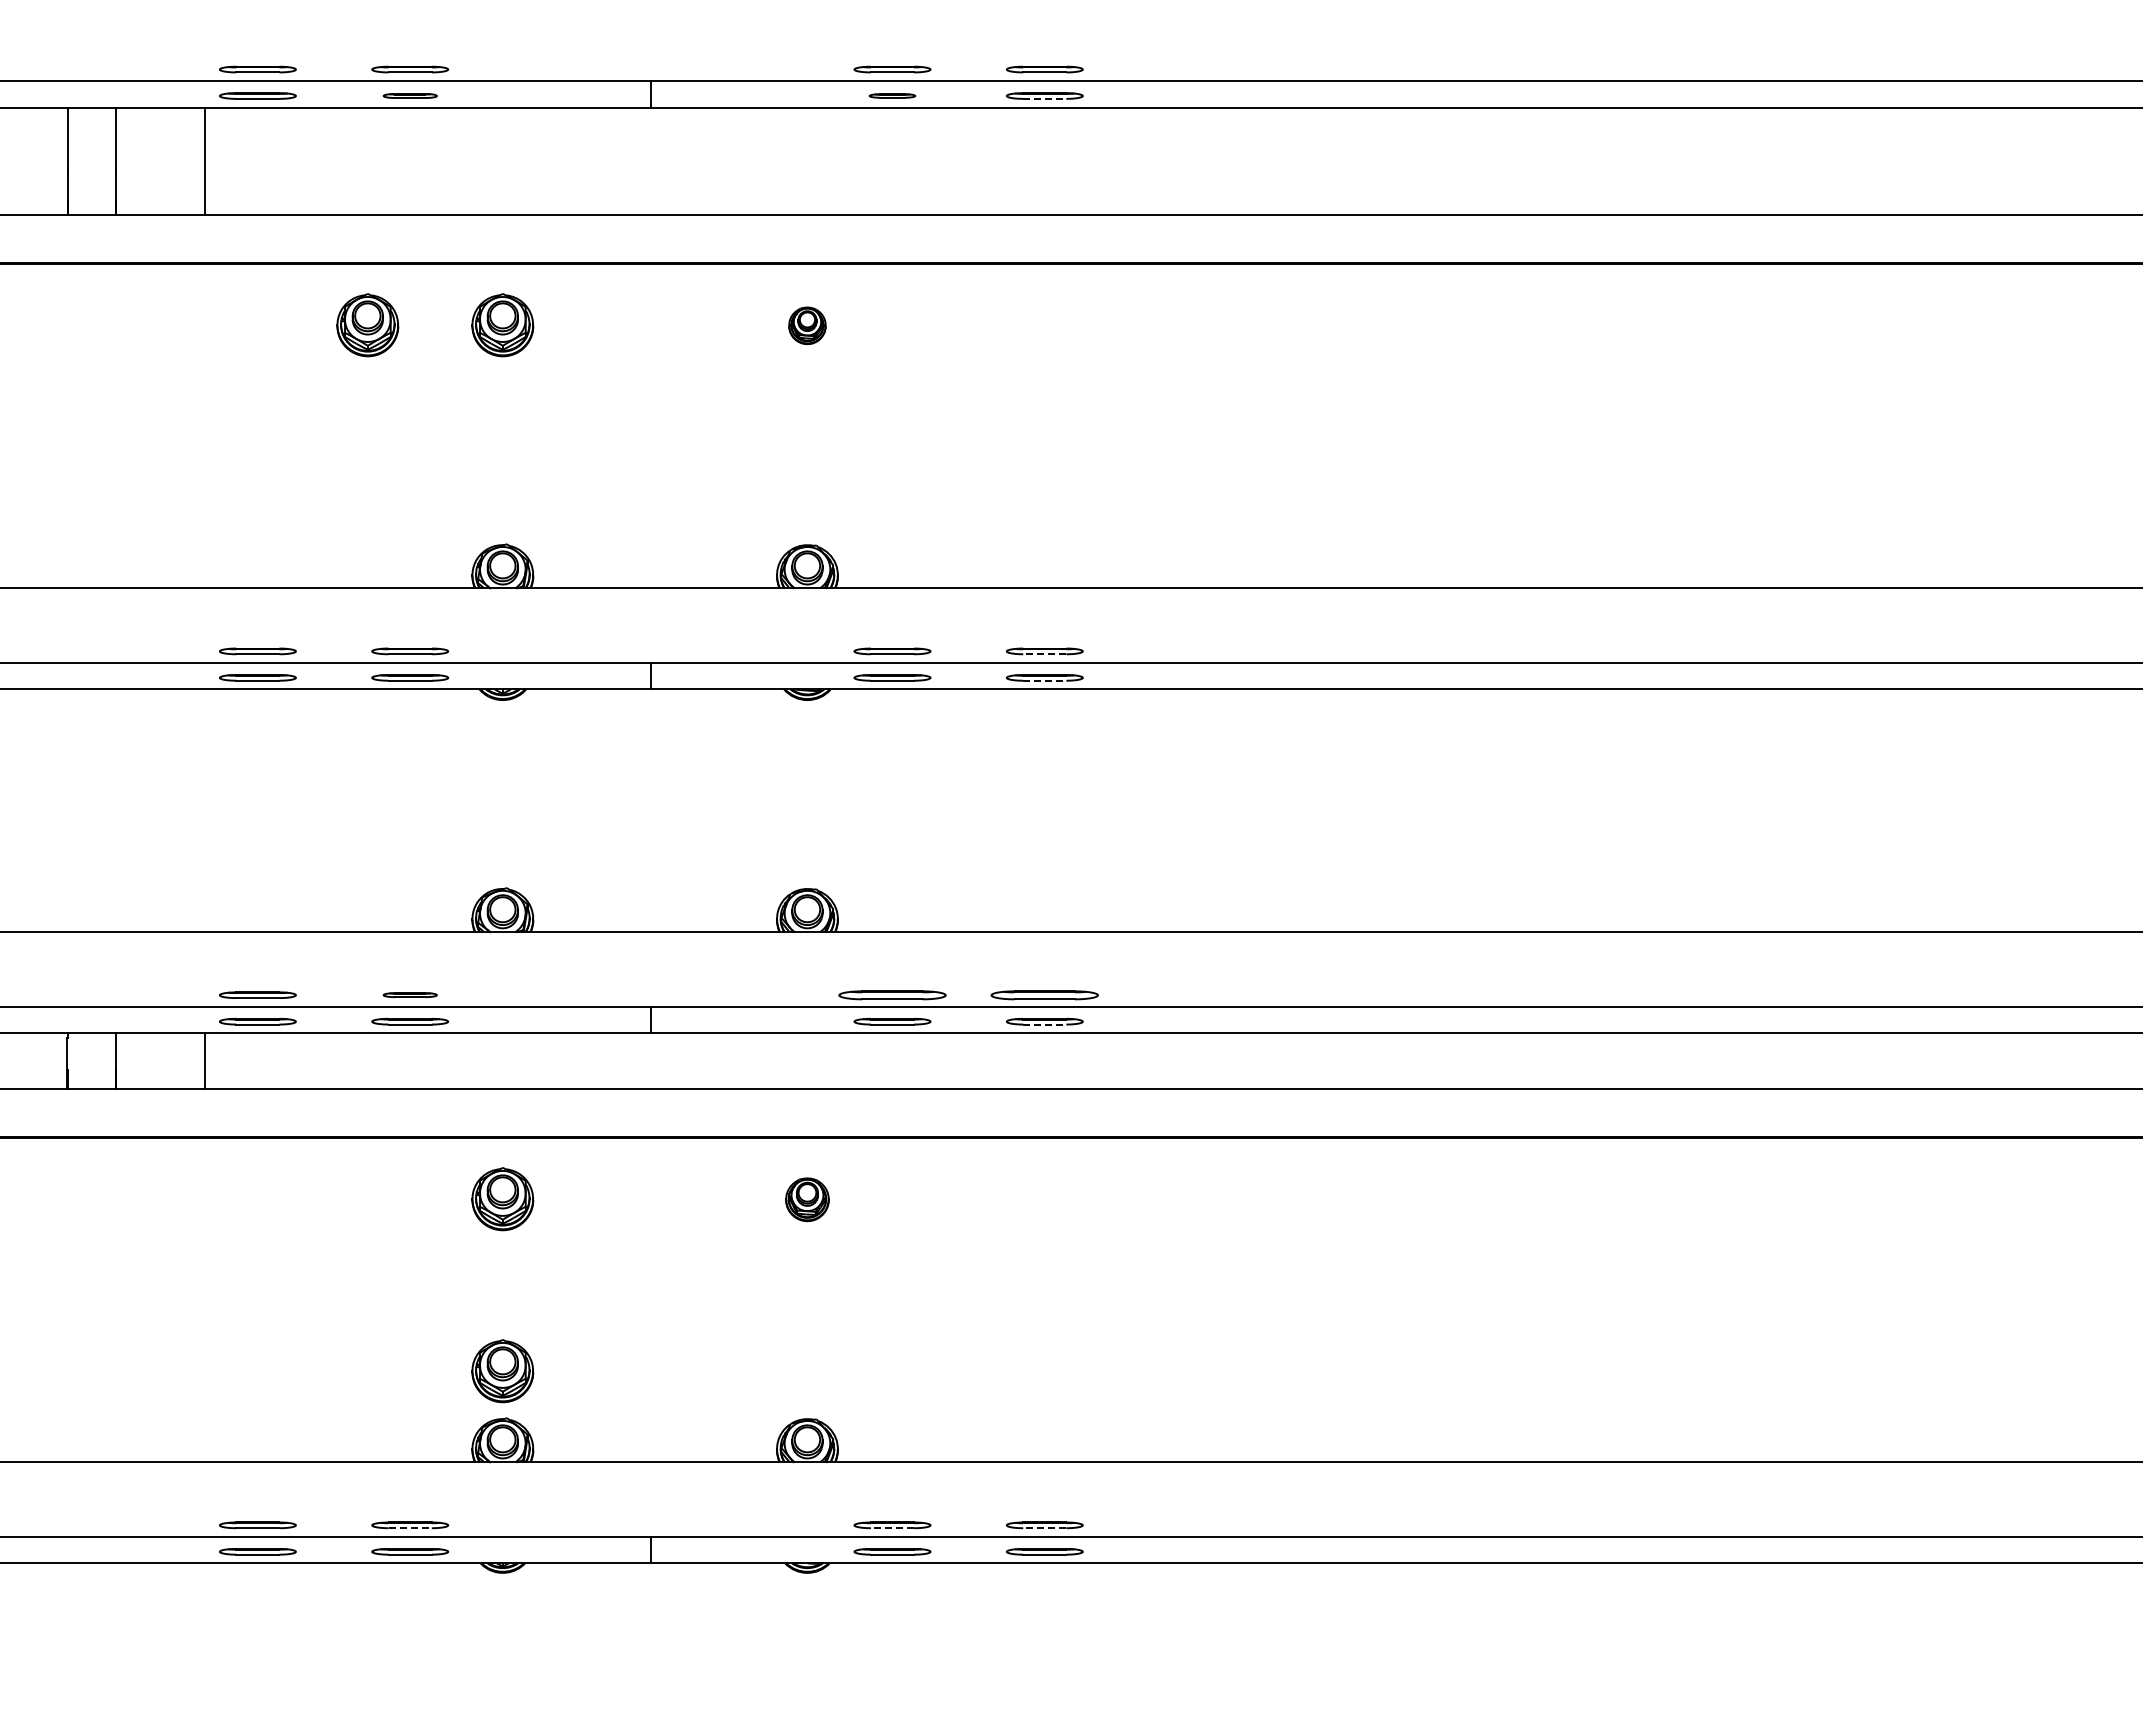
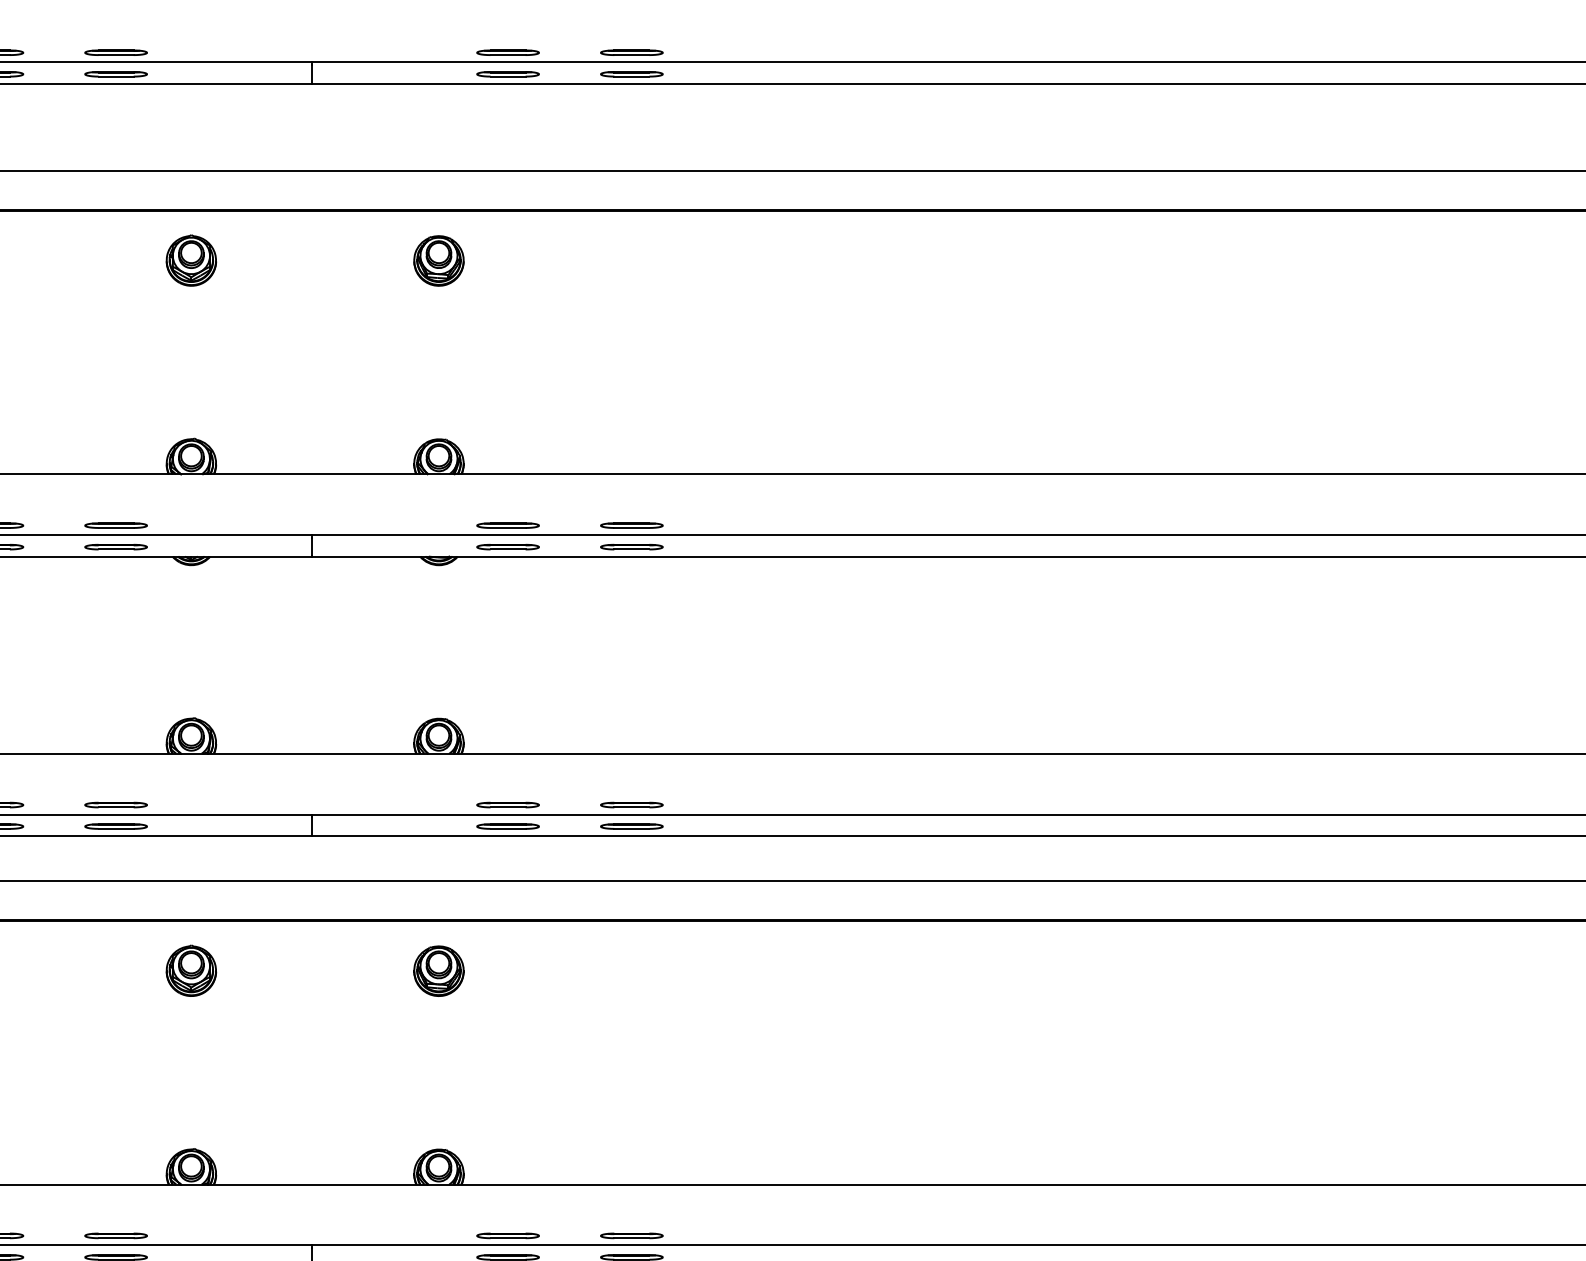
part: (410, 95) -> (116, 73), size x1.43
part: (892, 95) -> (508, 73), size x1.67
line: (1044, 98) -> (631, 76), dashed -> solid
part: (367, 325) -> (81, 260), removed
part: (807, 325) -> (439, 260), size x1.67
line: (1044, 654) -> (631, 528), dashed -> solid
line: (1044, 680) -> (631, 549), dashed -> solid
part: (410, 994) -> (116, 804), size x1.43
part: (892, 994) -> (508, 804), size x0.71
part: (1044, 994) -> (631, 804), size x0.71
line: (1044, 1024) -> (631, 828), dashed -> solid
part: (807, 1199) -> (439, 971), size x1.43
part: (502, 1371) -> (191, 1110), removed
line: (410, 1528) -> (116, 1238), dashed -> solid
line: (892, 1528) -> (508, 1238), dashed -> solid
line: (1044, 1528) -> (631, 1238), dashed -> solid

